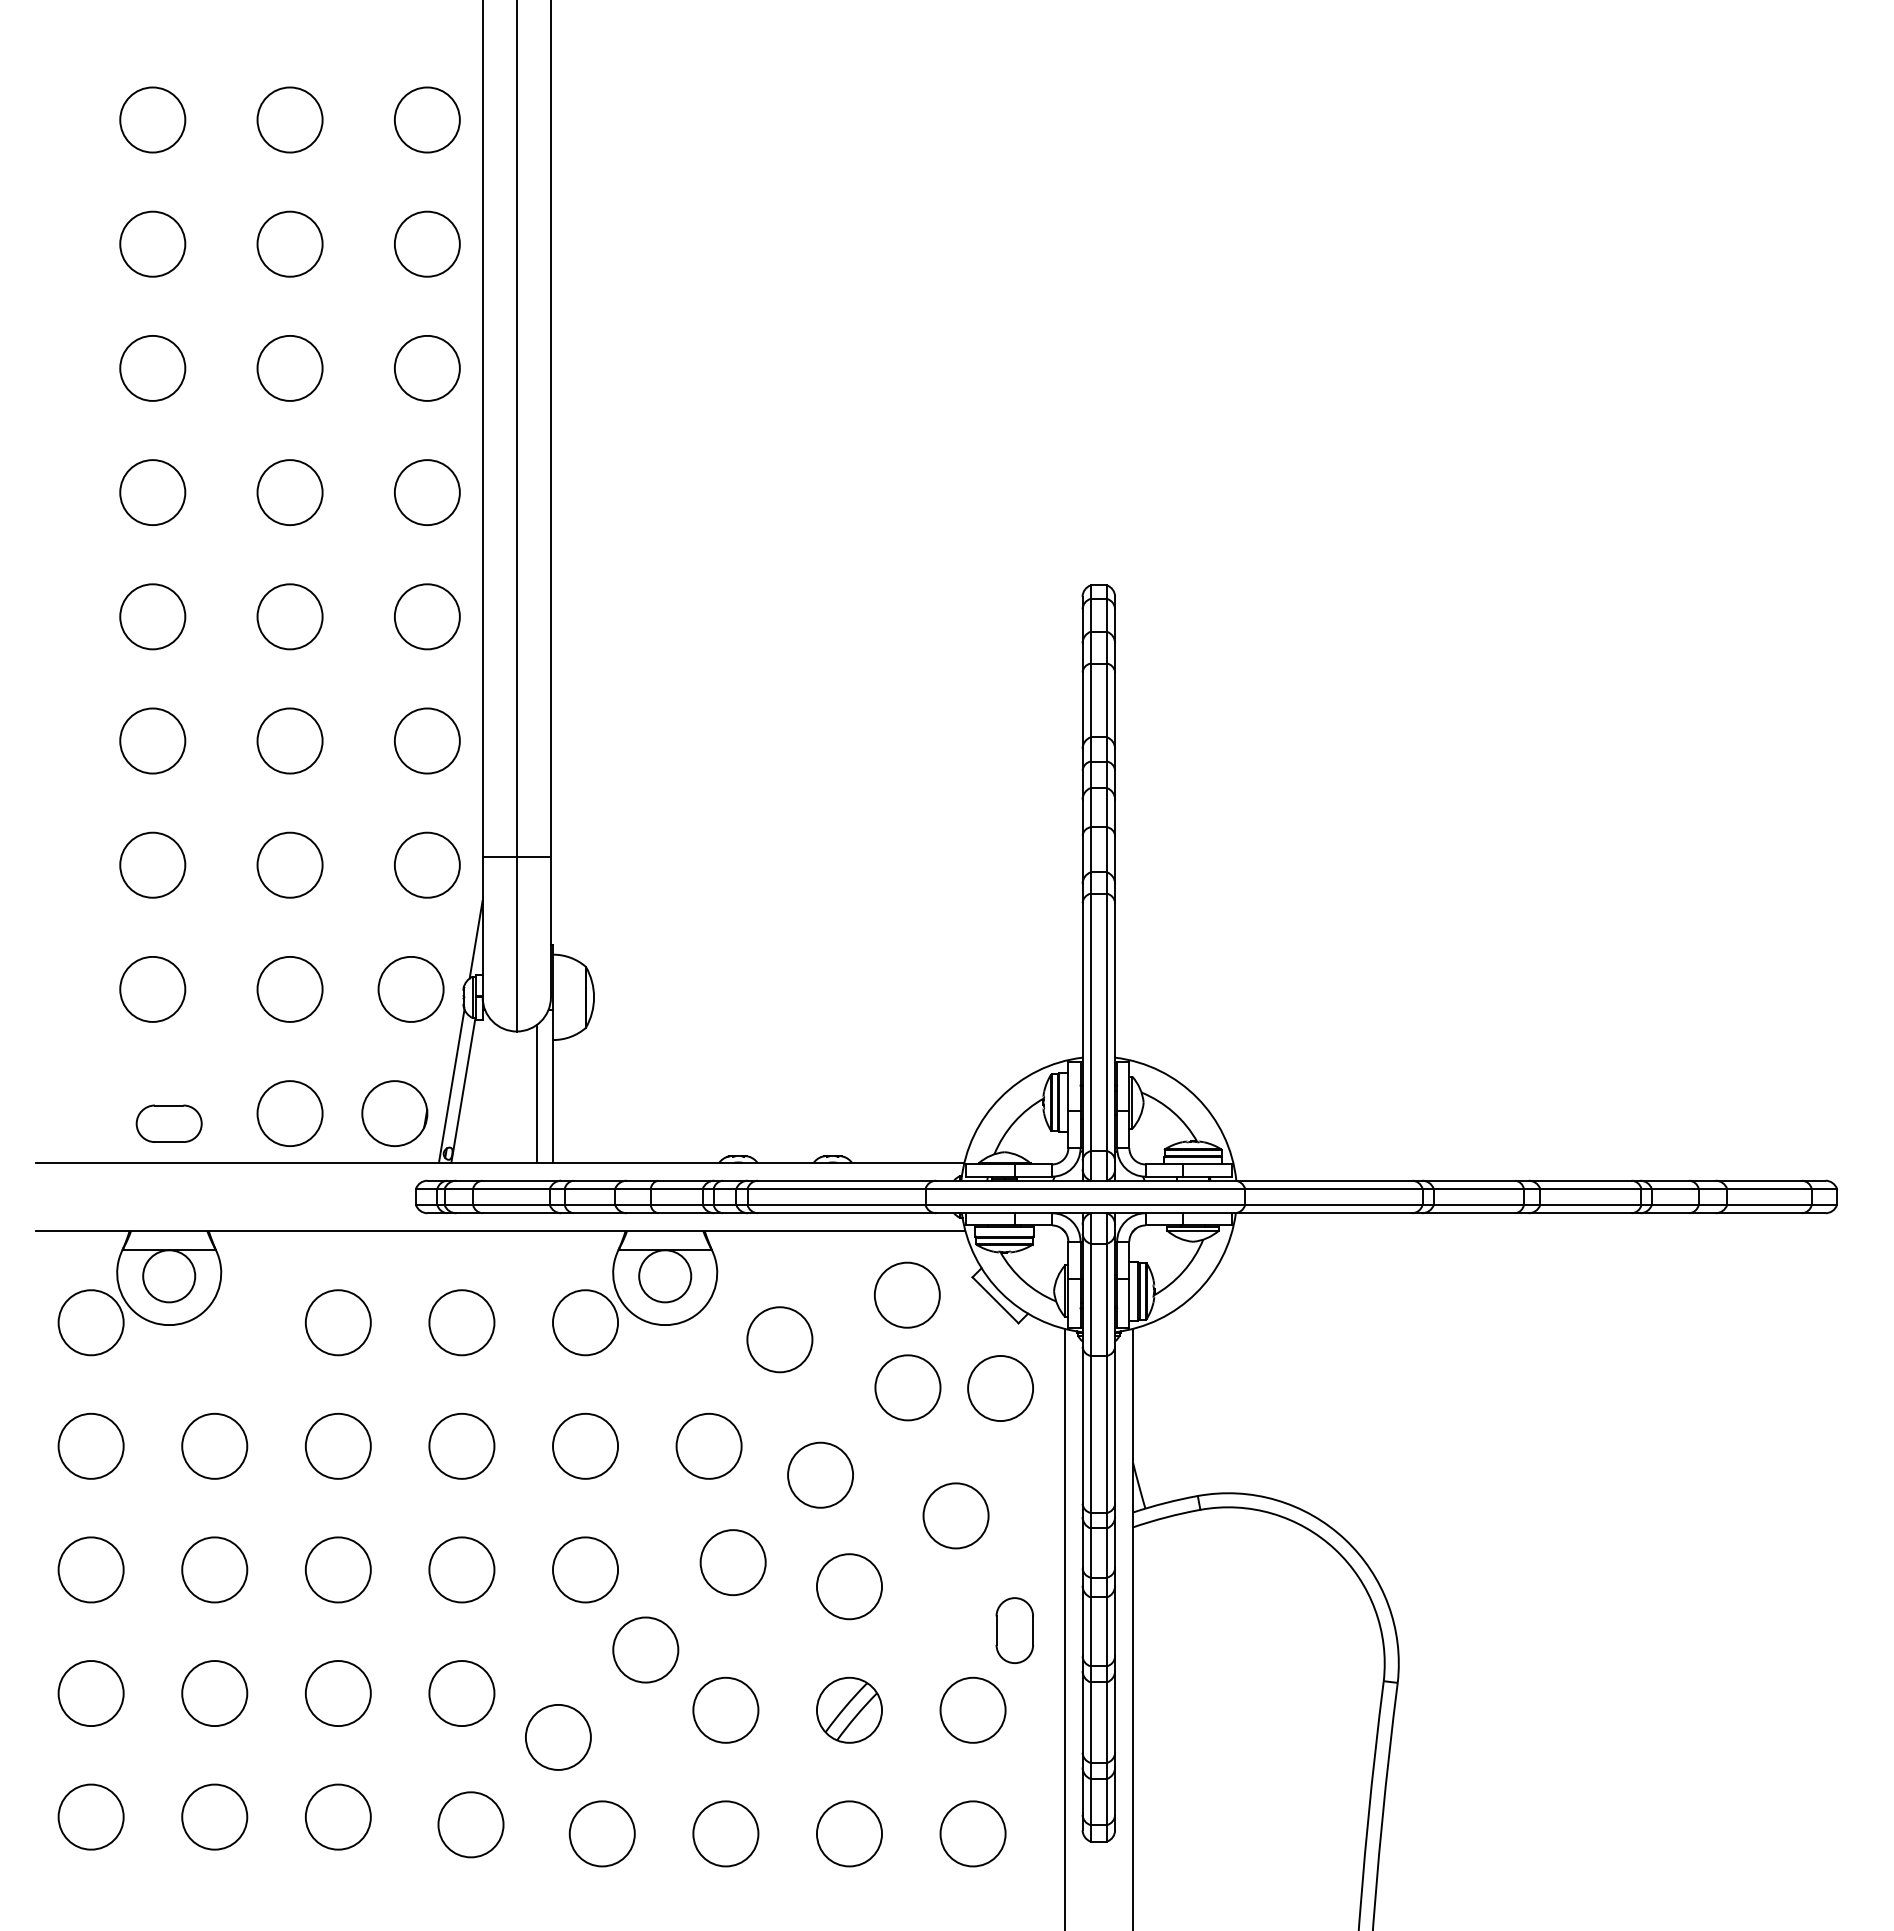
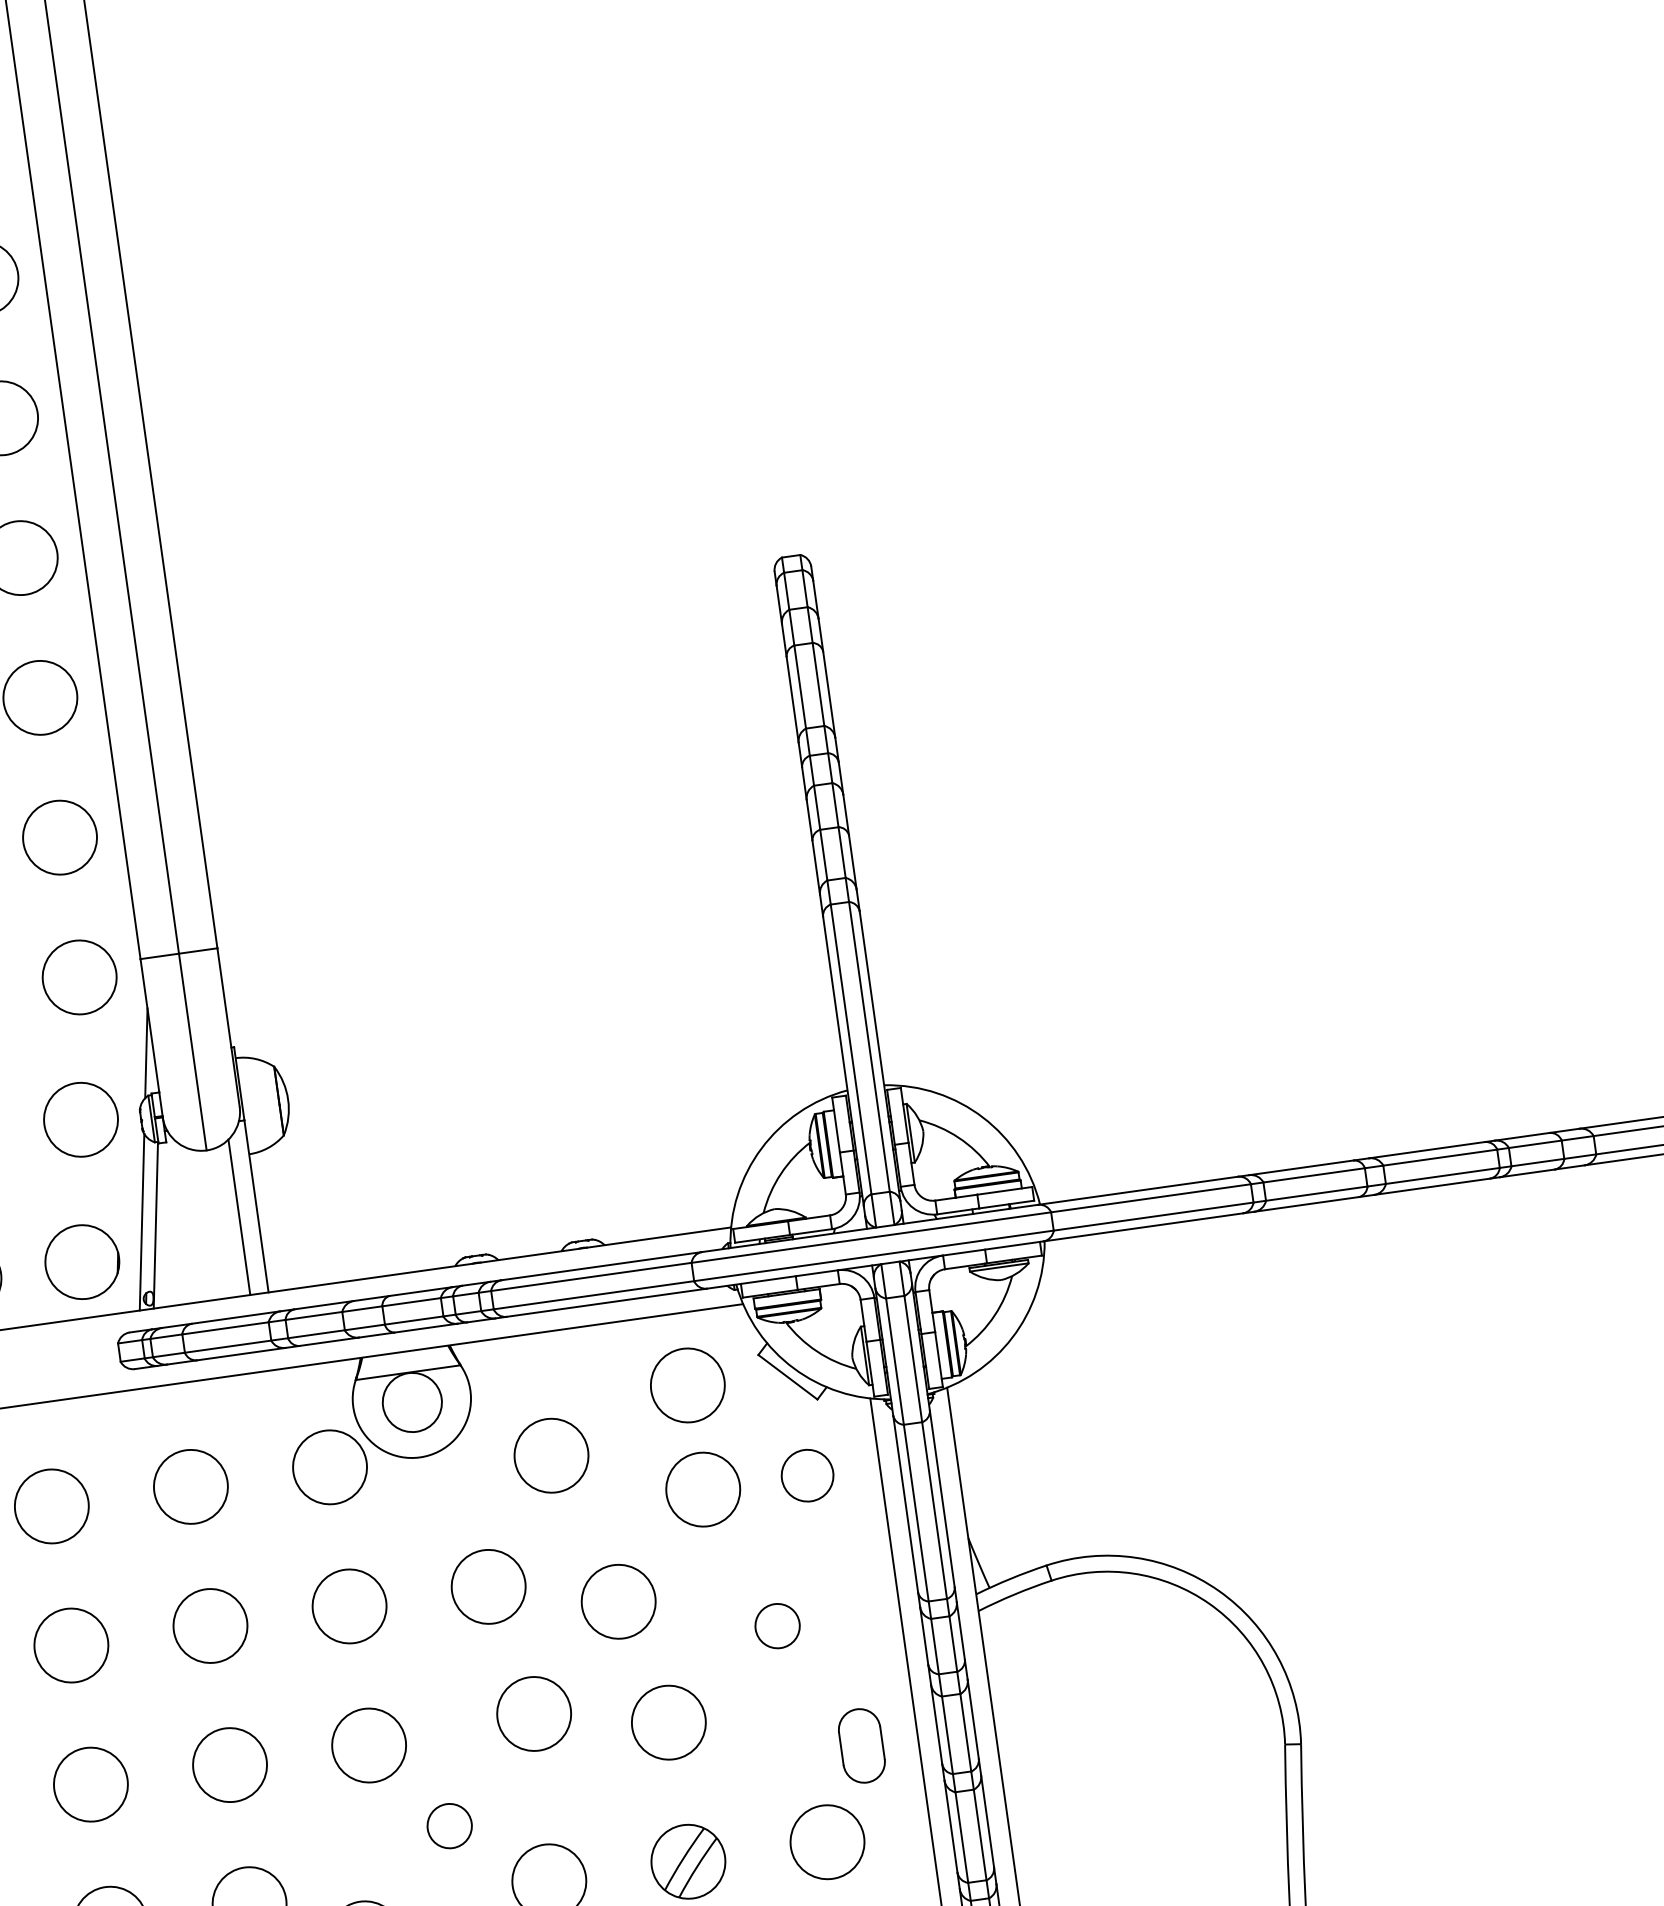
circle: (1000, 1388) -> (807, 1475), size x0.7
circle: (955, 1515) -> (776, 1625), size x0.6
circle: (645, 1649) -> (449, 1825), size x0.6

